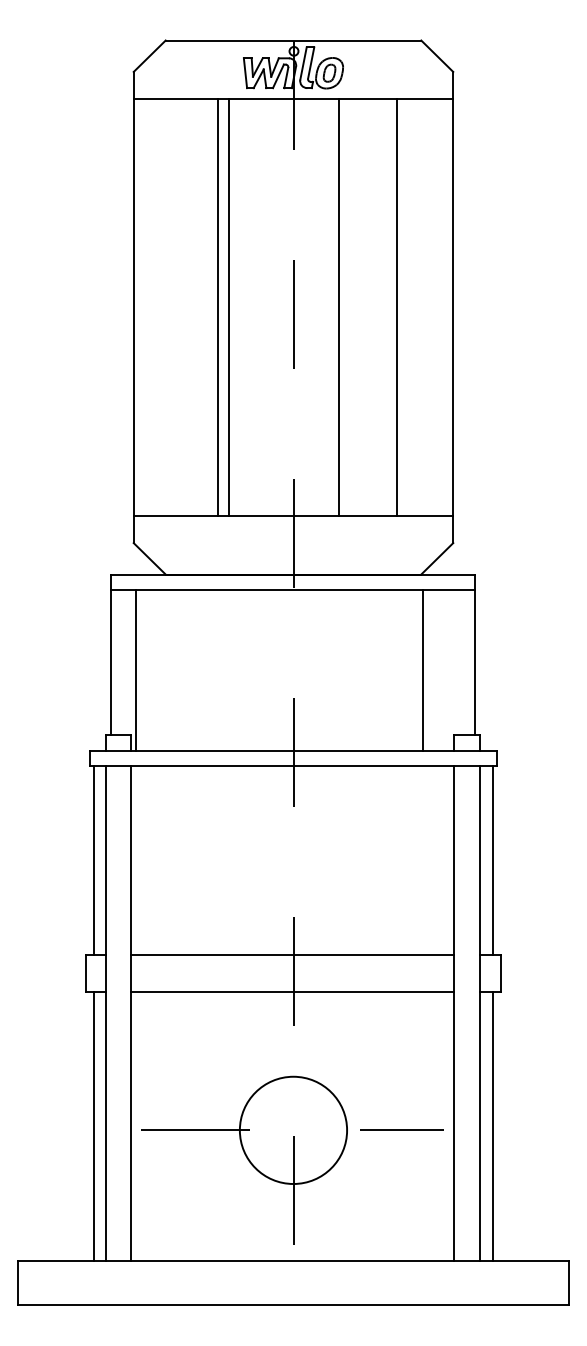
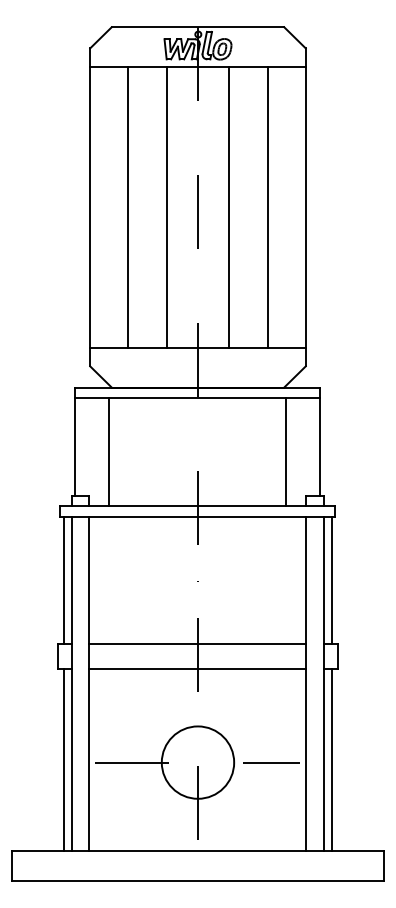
line: (218, 307) -> (128, 207), moved
line: (229, 307) -> (167, 207), moved
line: (135, 670) -> (108, 452), moved

